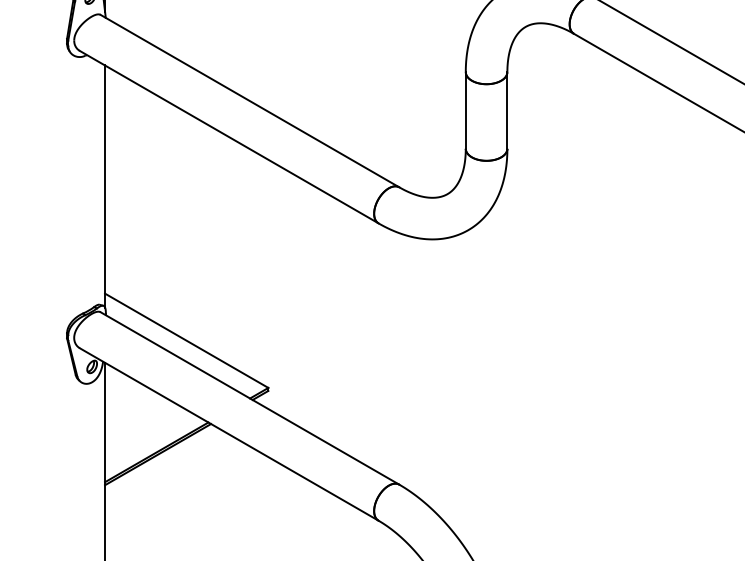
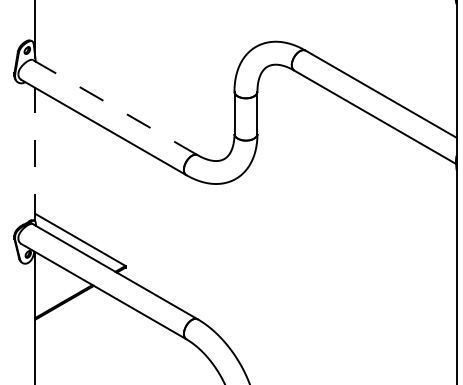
line: (248, 100) -> (114, 107), solid -> dashed
line: (105, 185) -> (35, 154), solid -> dashed

